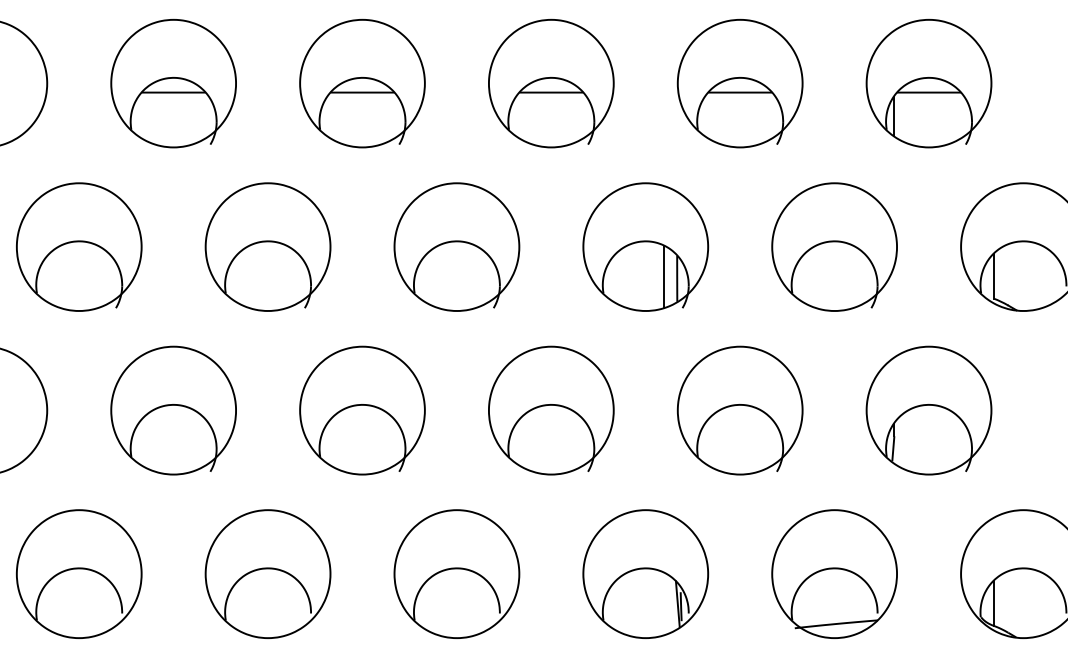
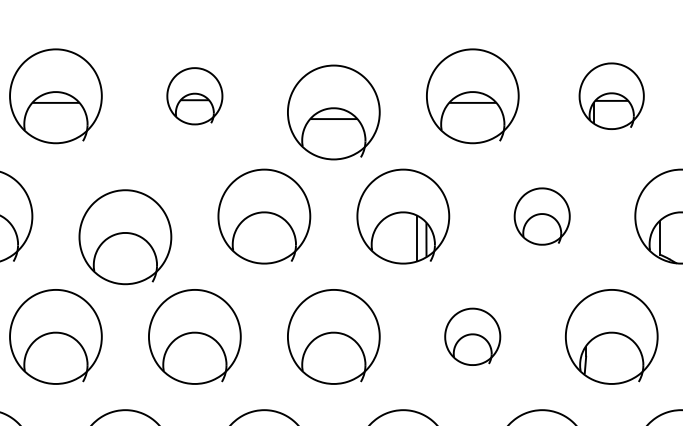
part: (362, 83) -> (194, 96), size x0.6
part: (551, 83) -> (333, 112), moved
part: (928, 83) -> (611, 96), size x0.7
part: (267, 246) -> (124, 236), moved
part: (834, 246) -> (542, 216), size x0.6
part: (739, 410) -> (472, 336), size x0.6

